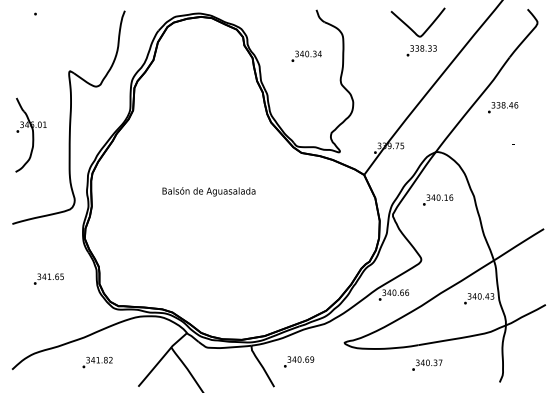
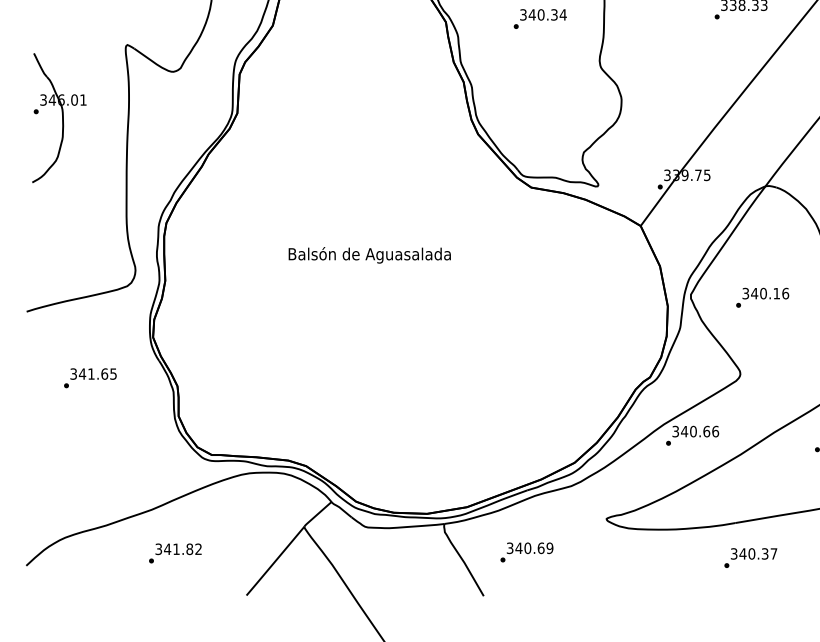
part: (30, 134) -> (58, 116), moved
text: (438, 199) -> (763, 296), moved
text: (48, 278) -> (89, 377), moved

